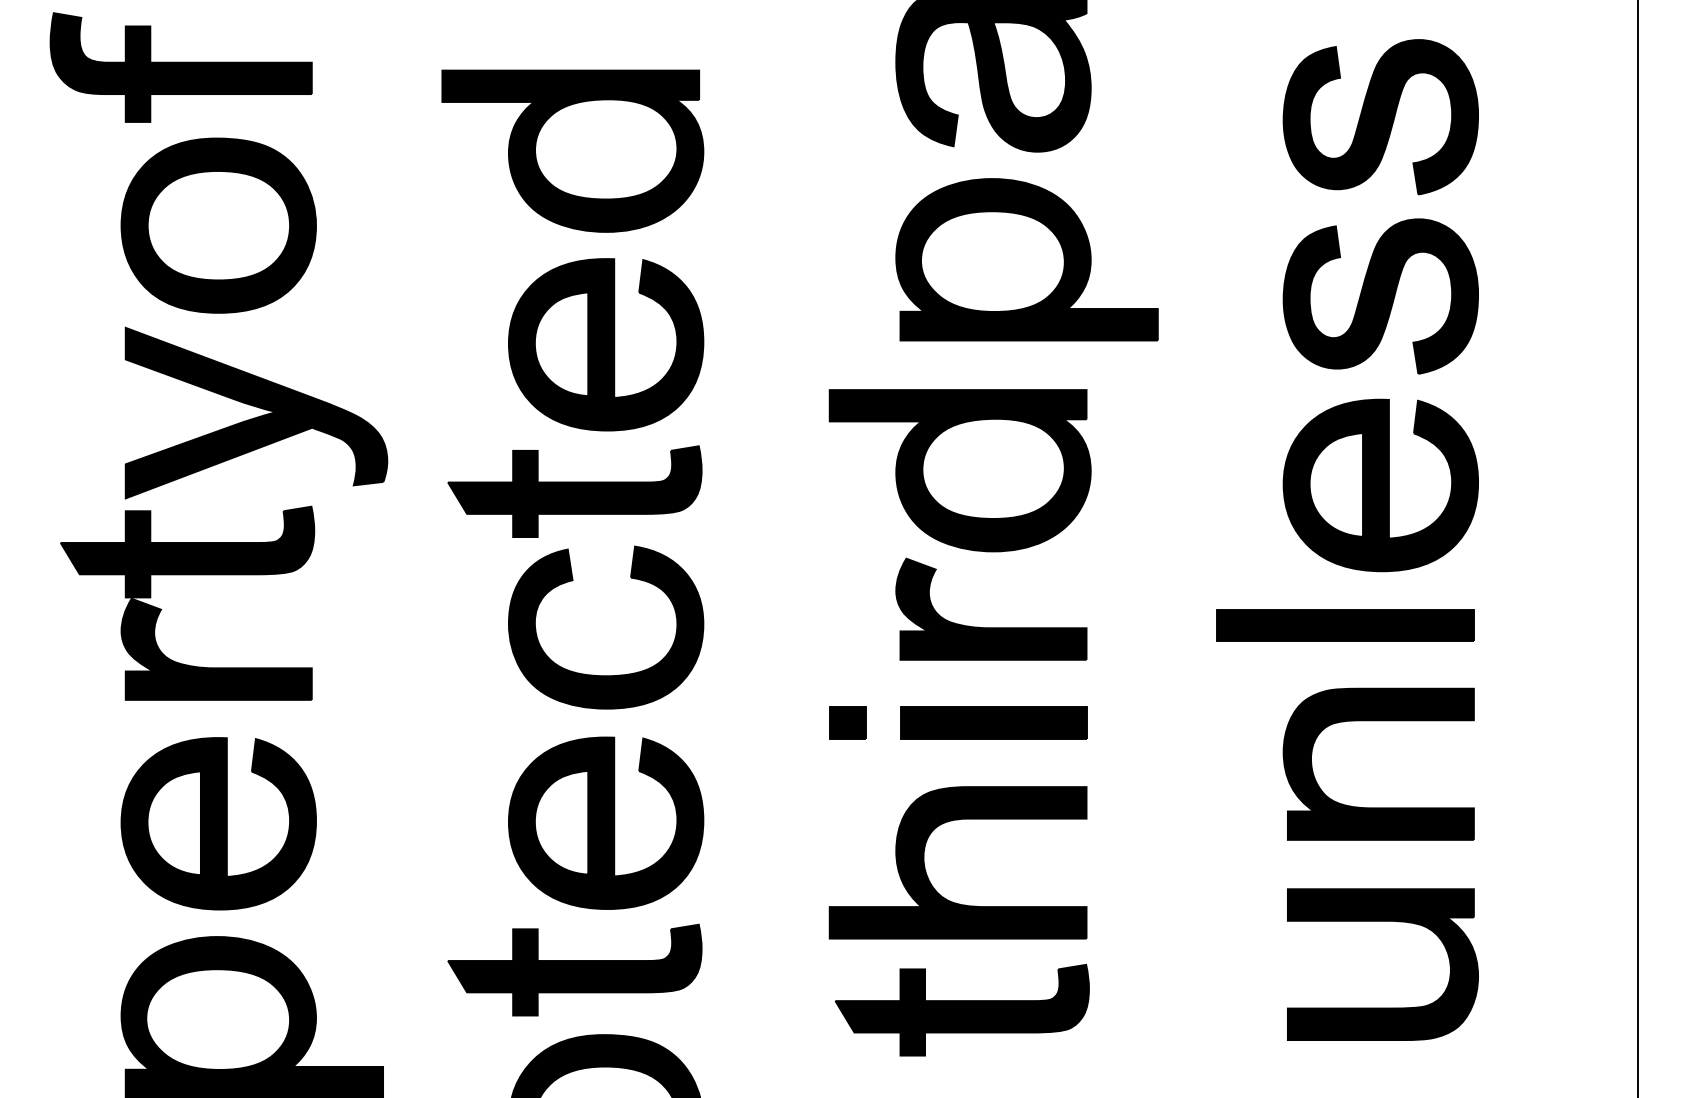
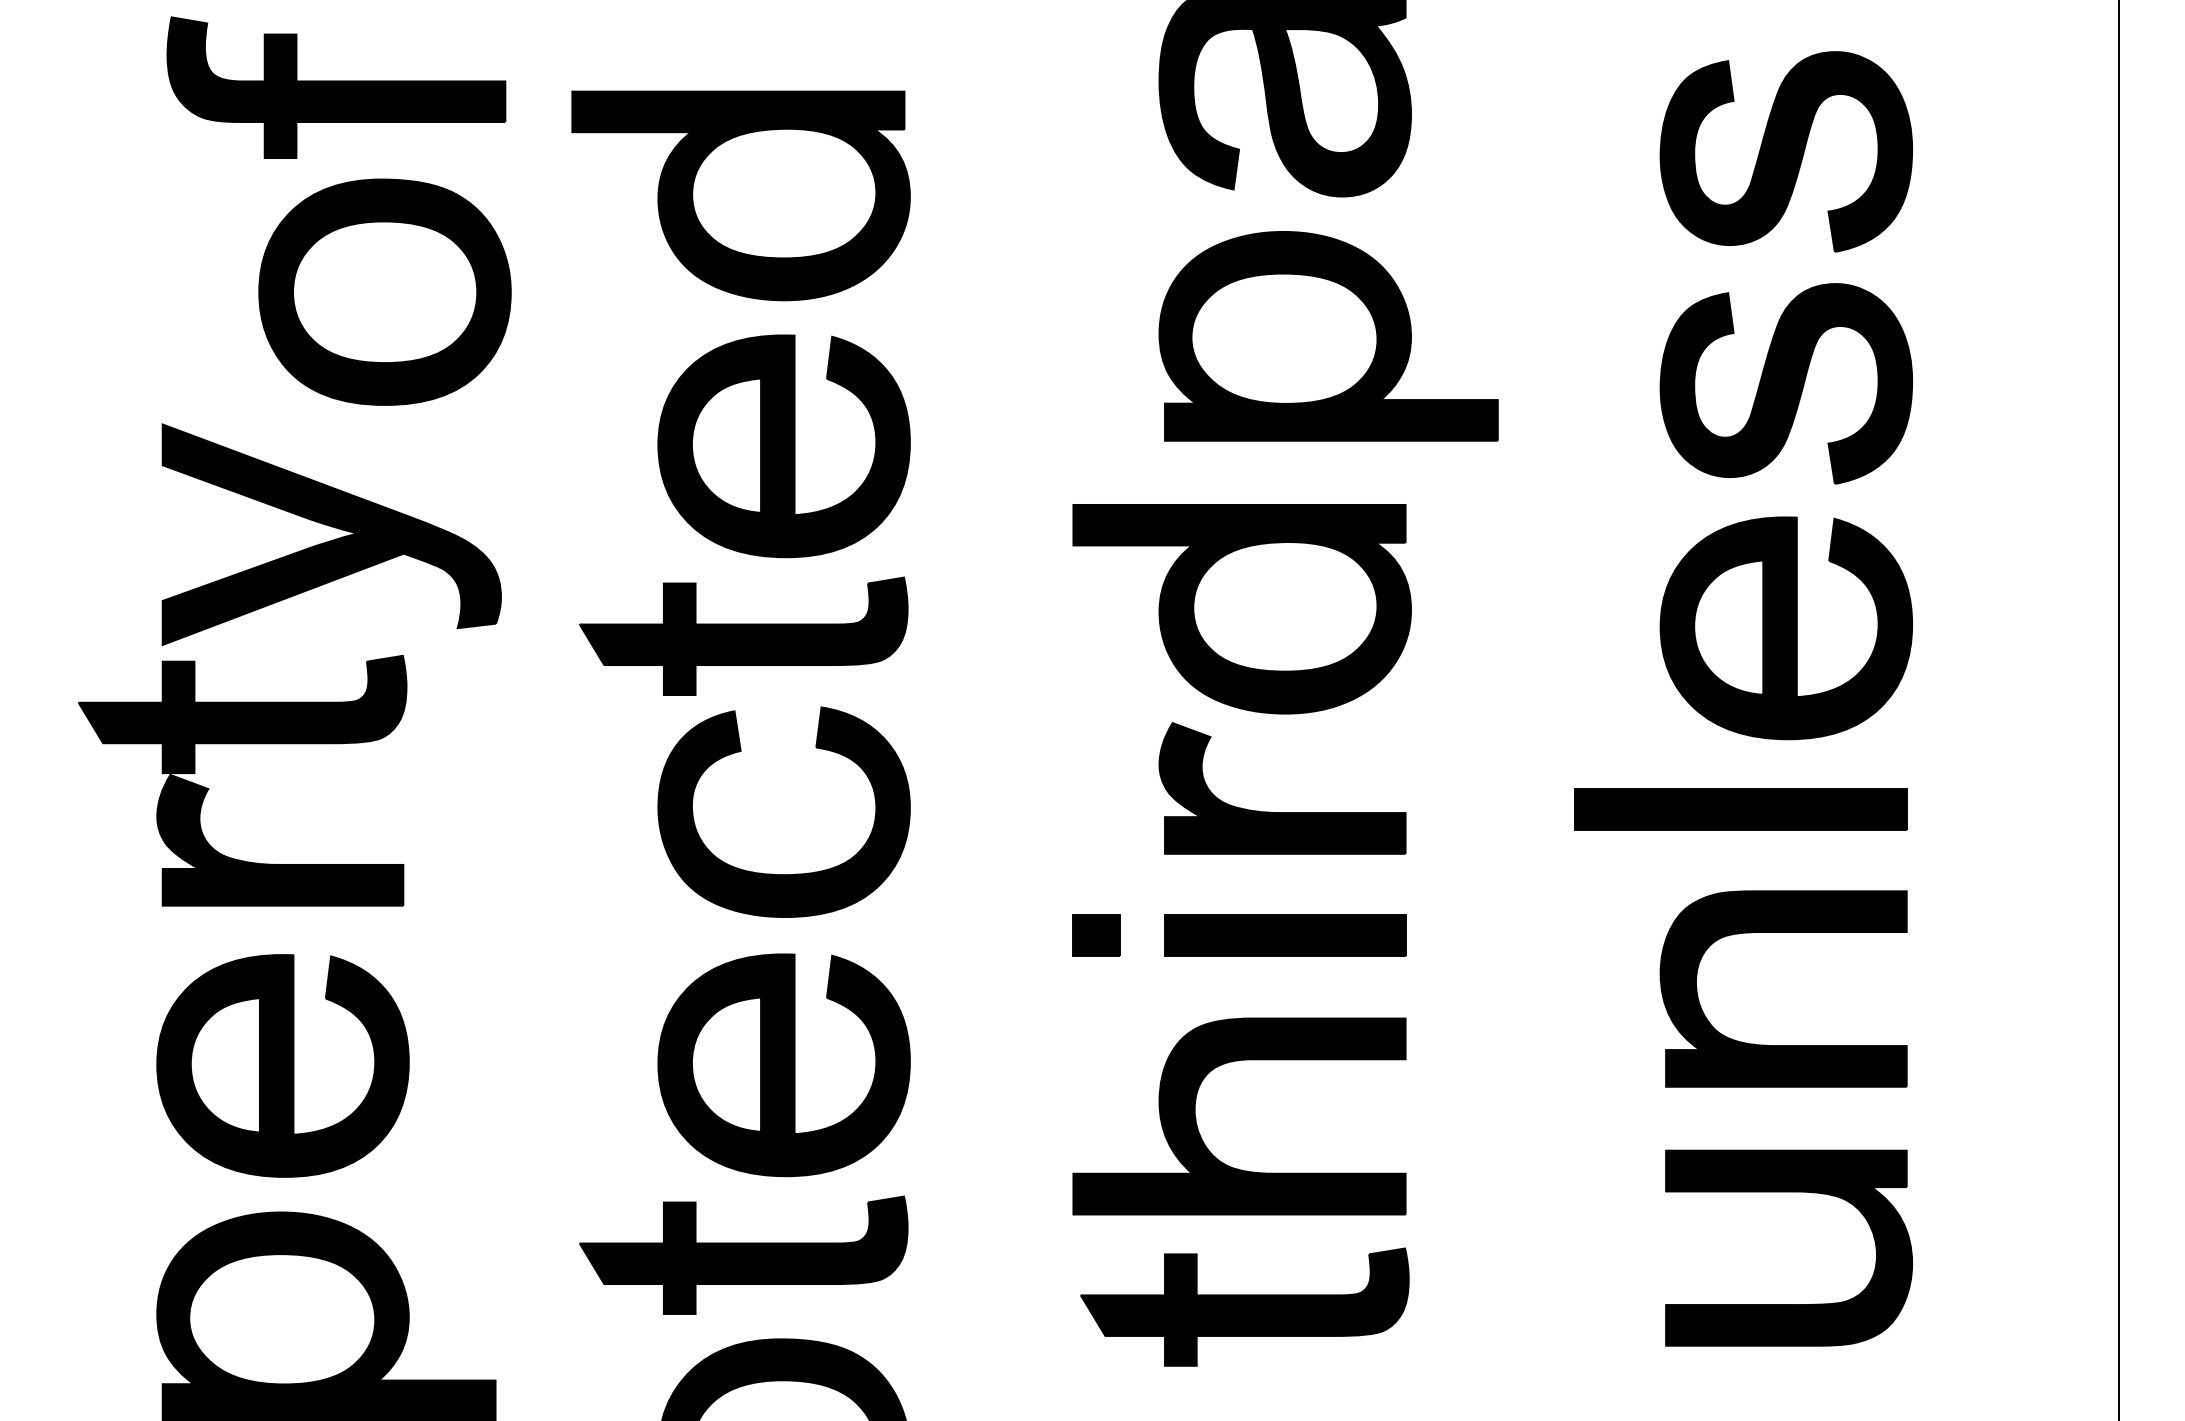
part: (182, 162) -> (338, 210), moved

